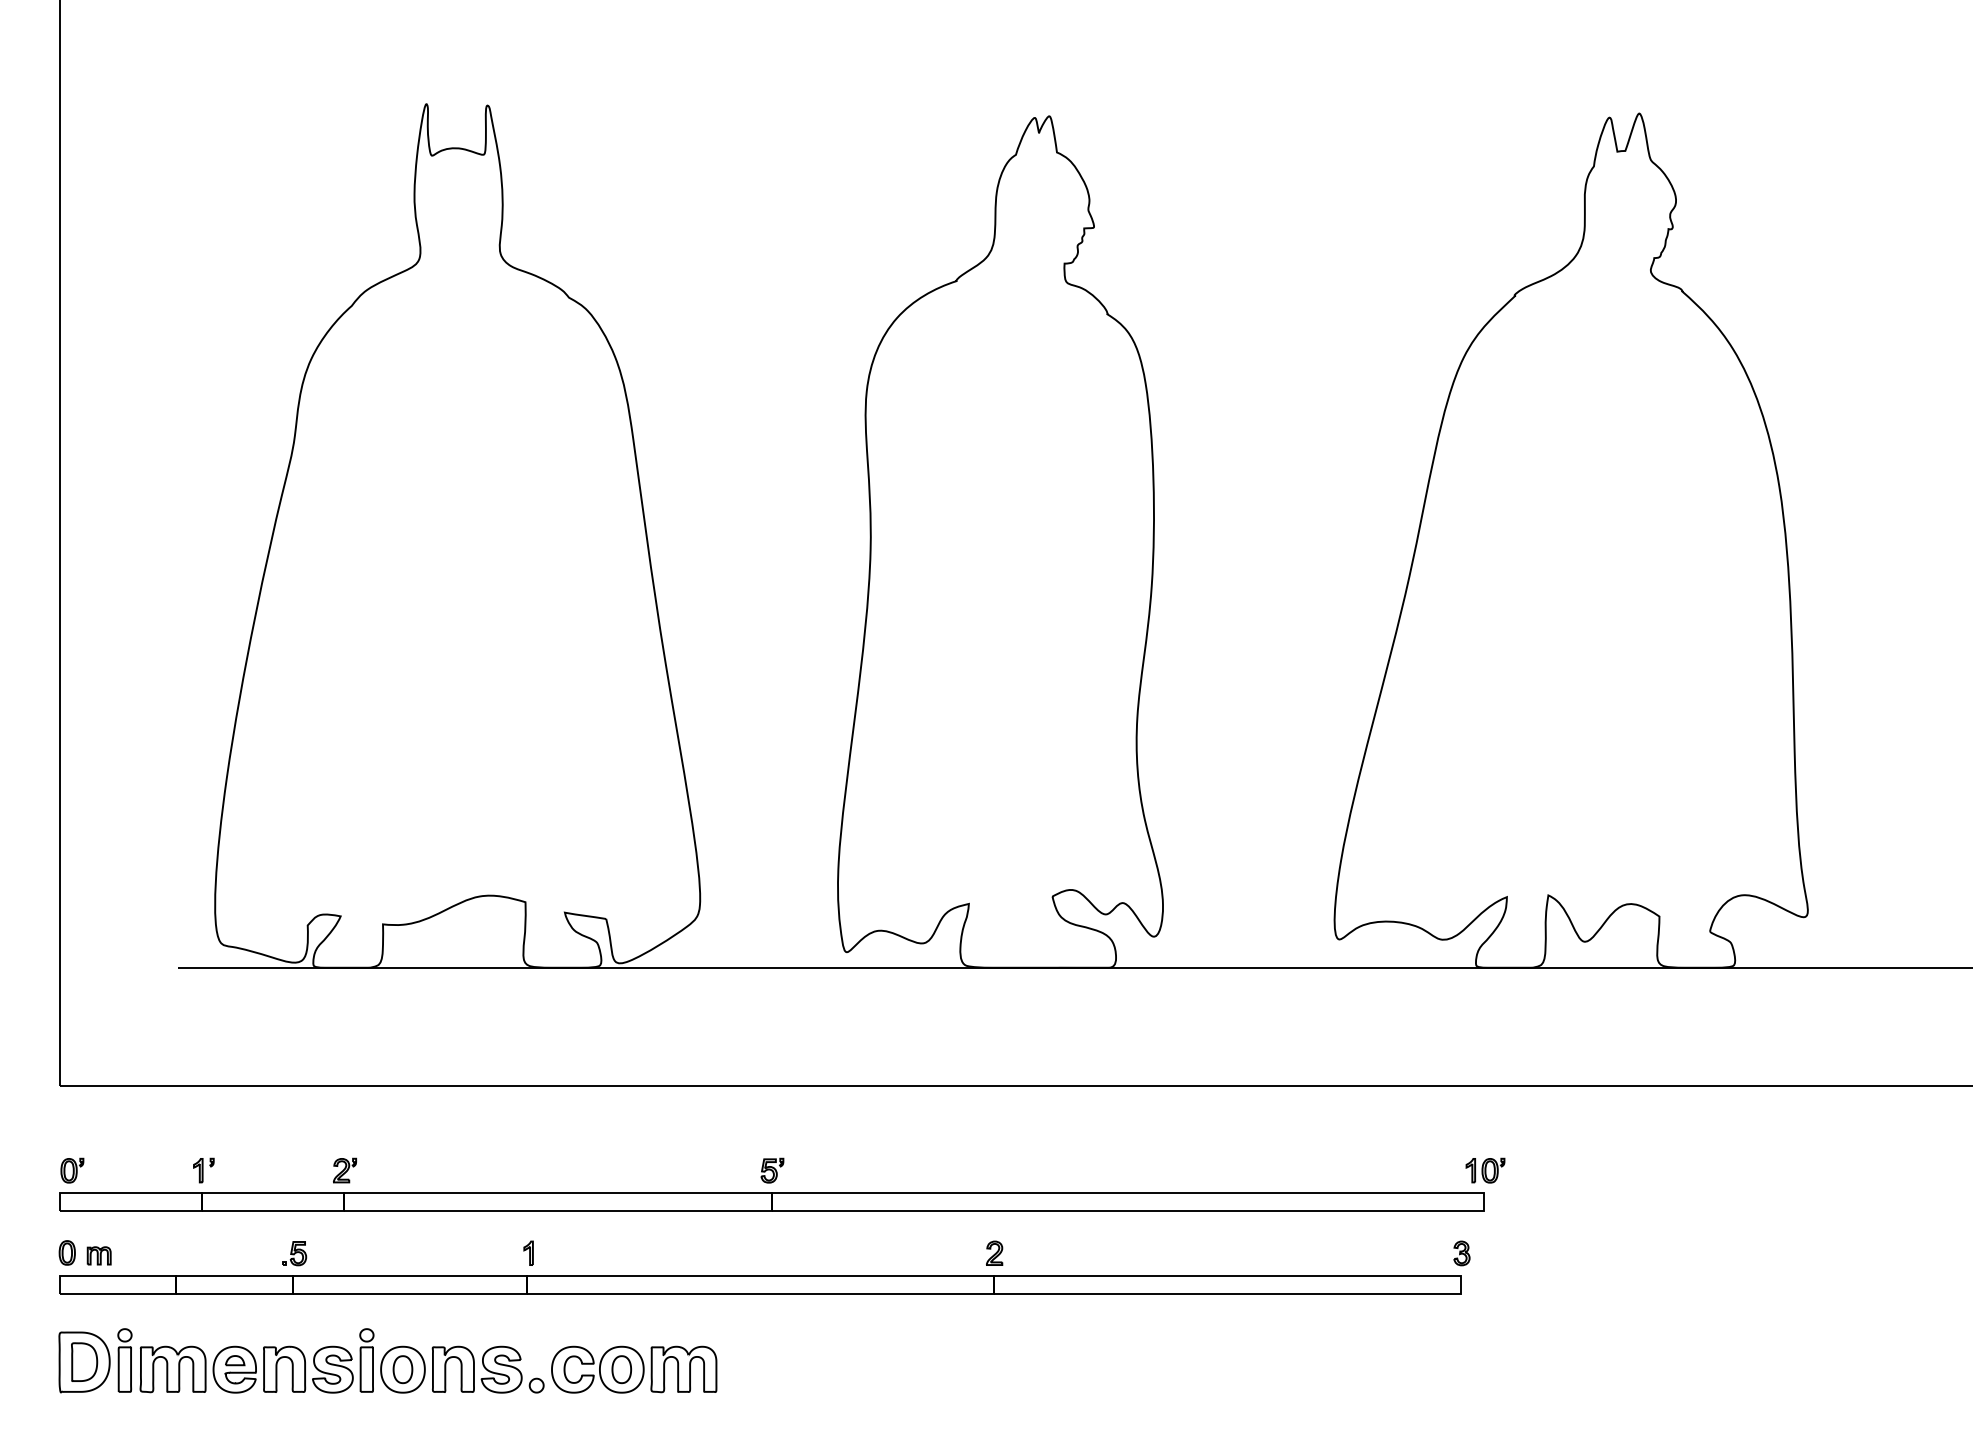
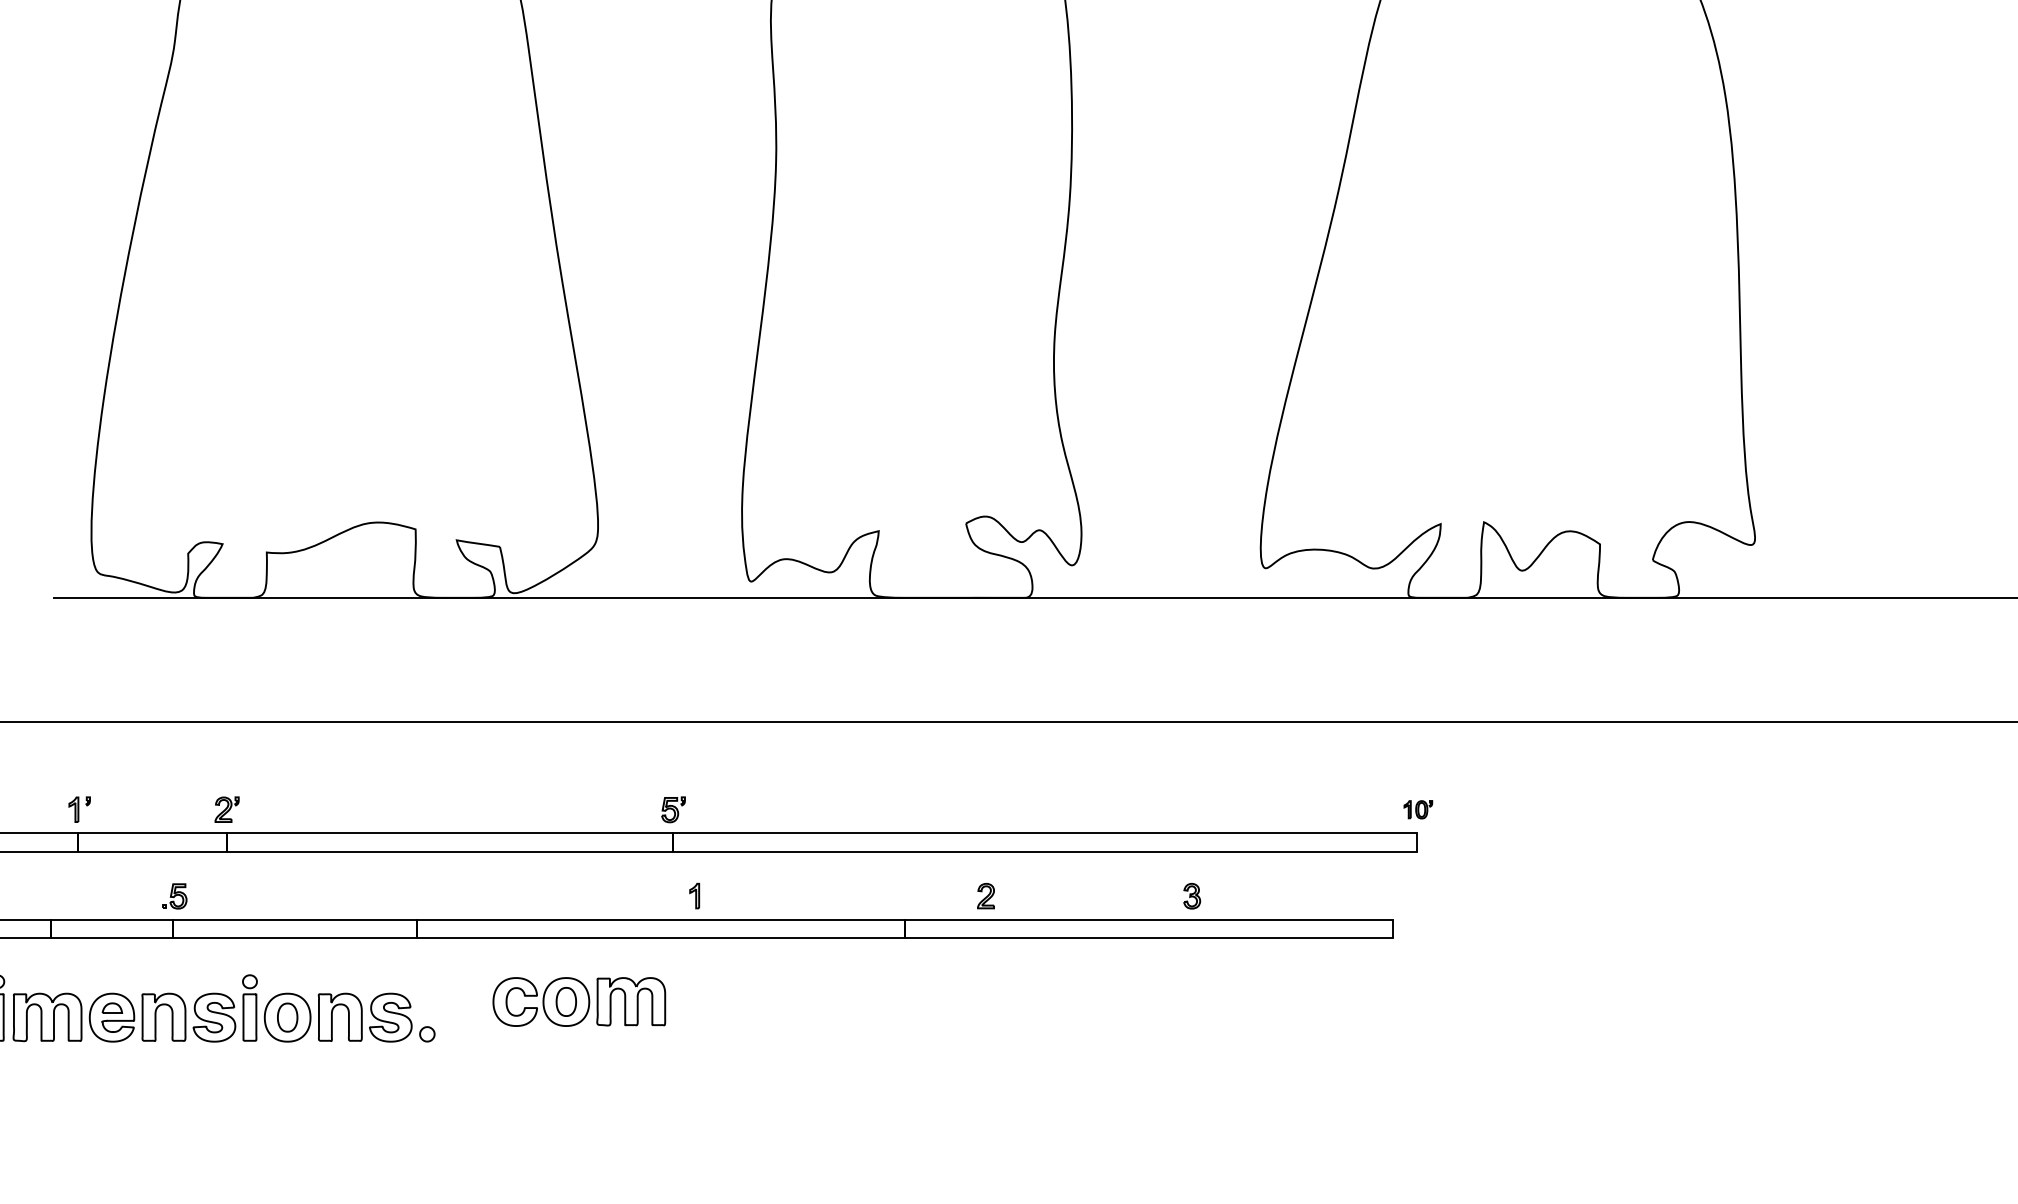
part: (1485, 1170) -> (1418, 809), size x0.7
part: (528, 1252) -> (694, 895), moved
part: (994, 1252) -> (985, 895), moved
part: (1461, 1253) -> (1191, 896), moved
part: (634, 1369) -> (579, 1001), moved

